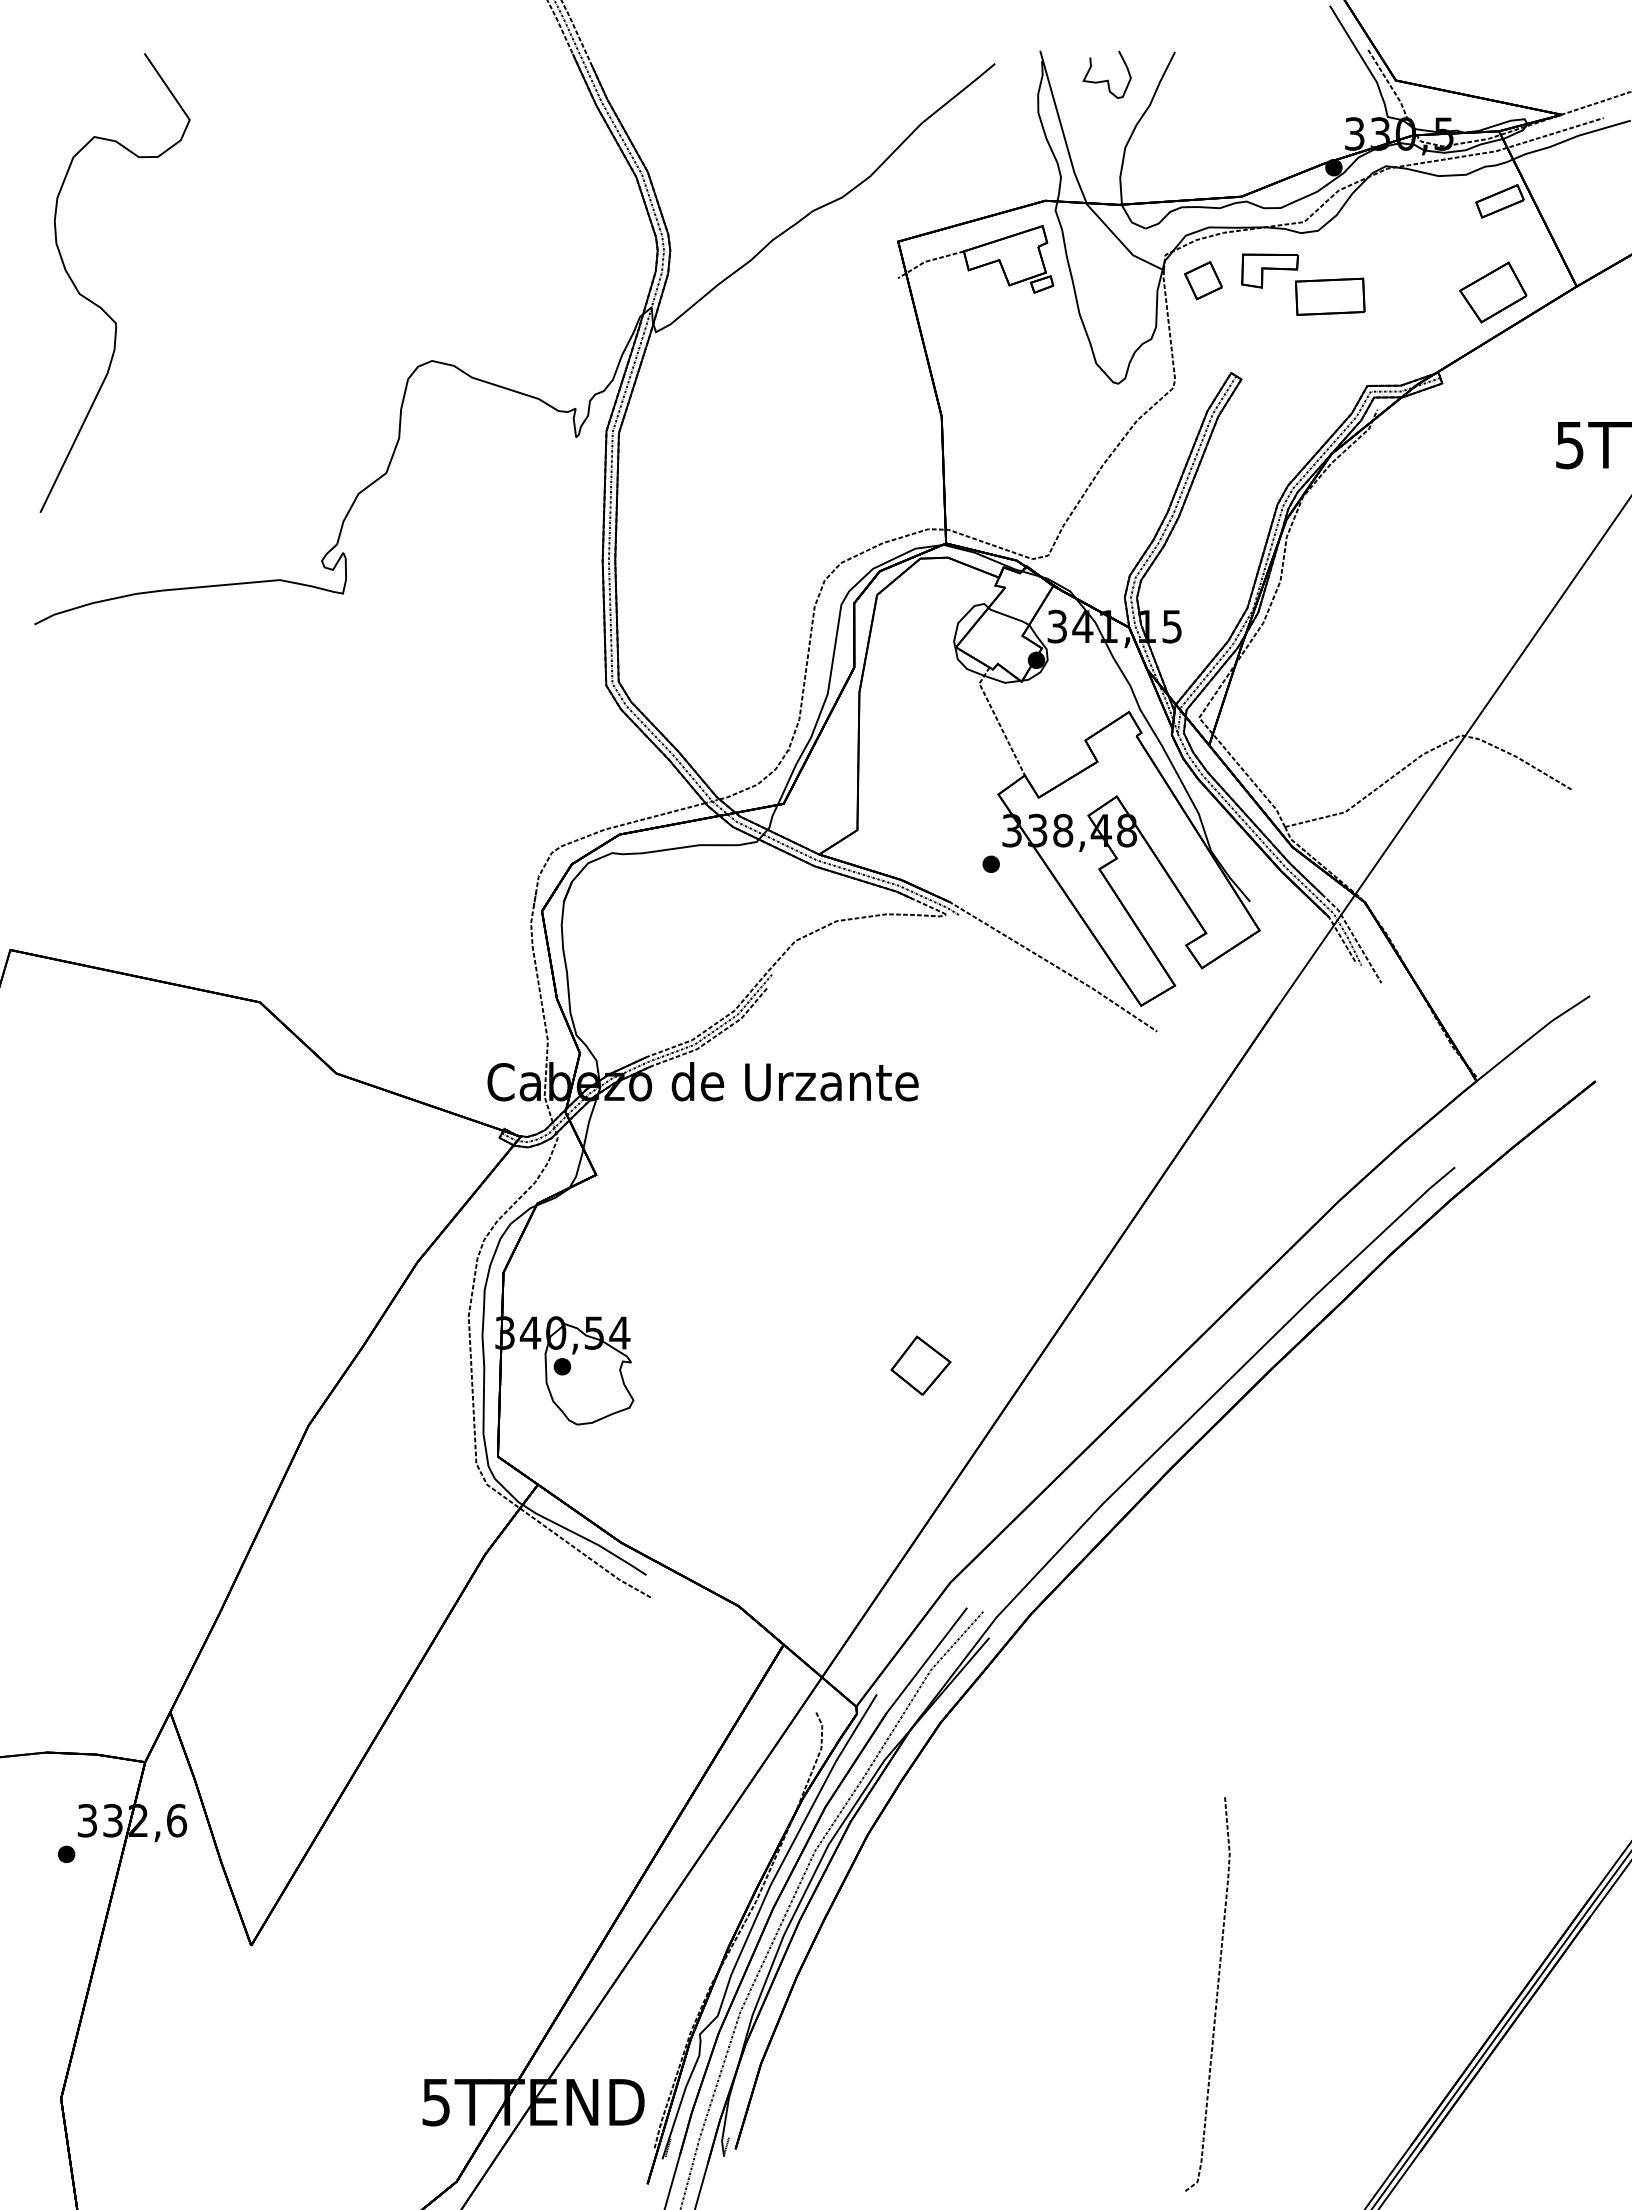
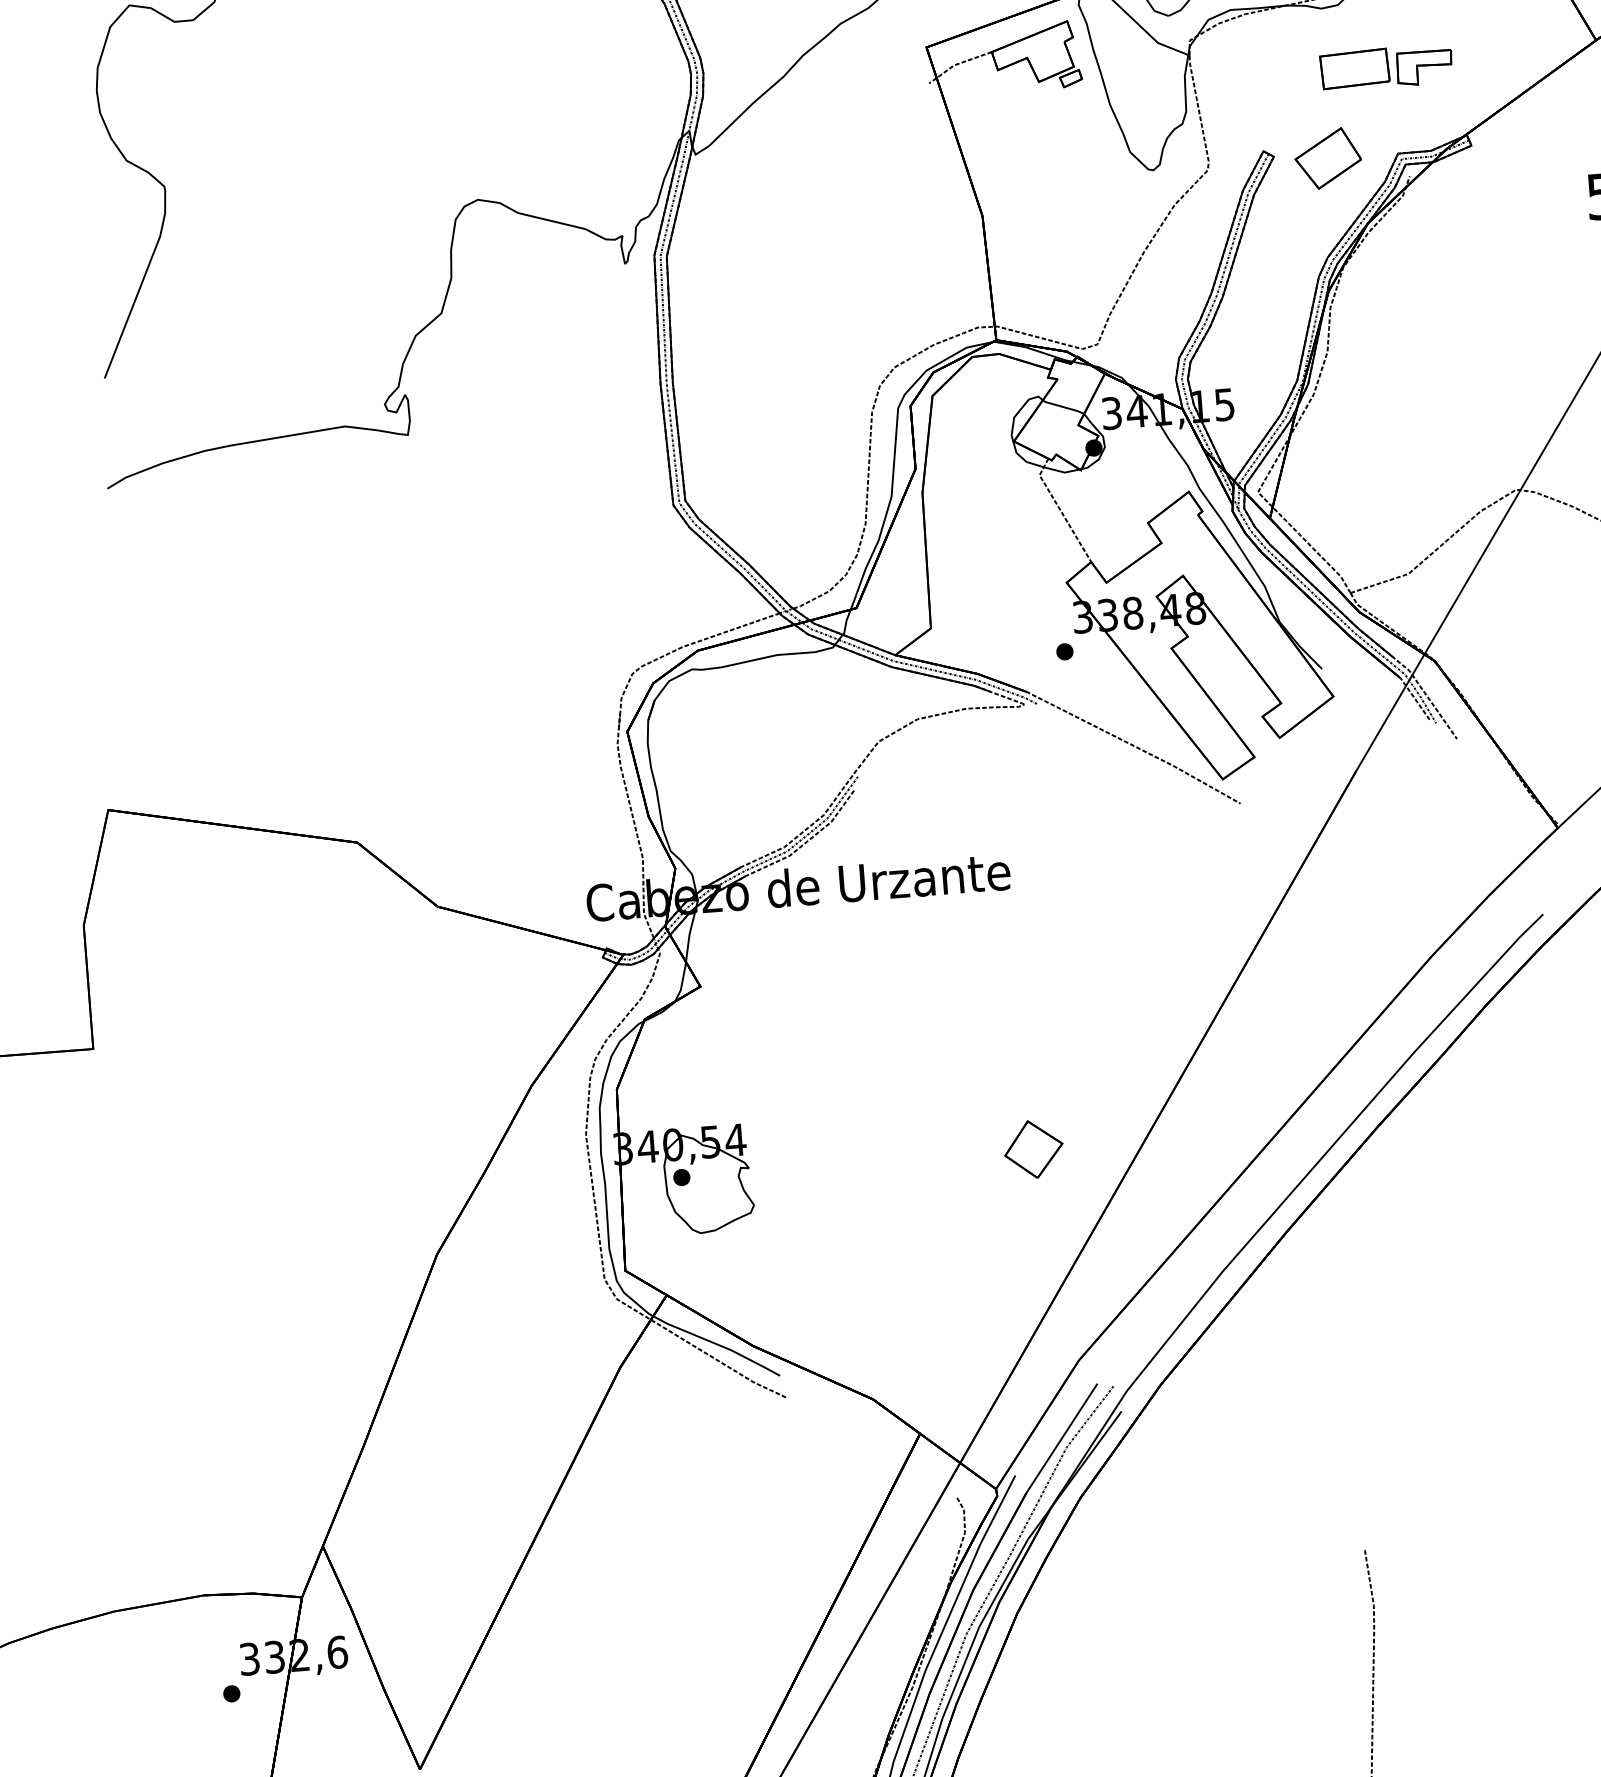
part: (1269, 270) -> (1424, 67), moved
part: (1203, 280) -> (1229, 62), removed
part: (1493, 292) -> (1328, 158), moved

